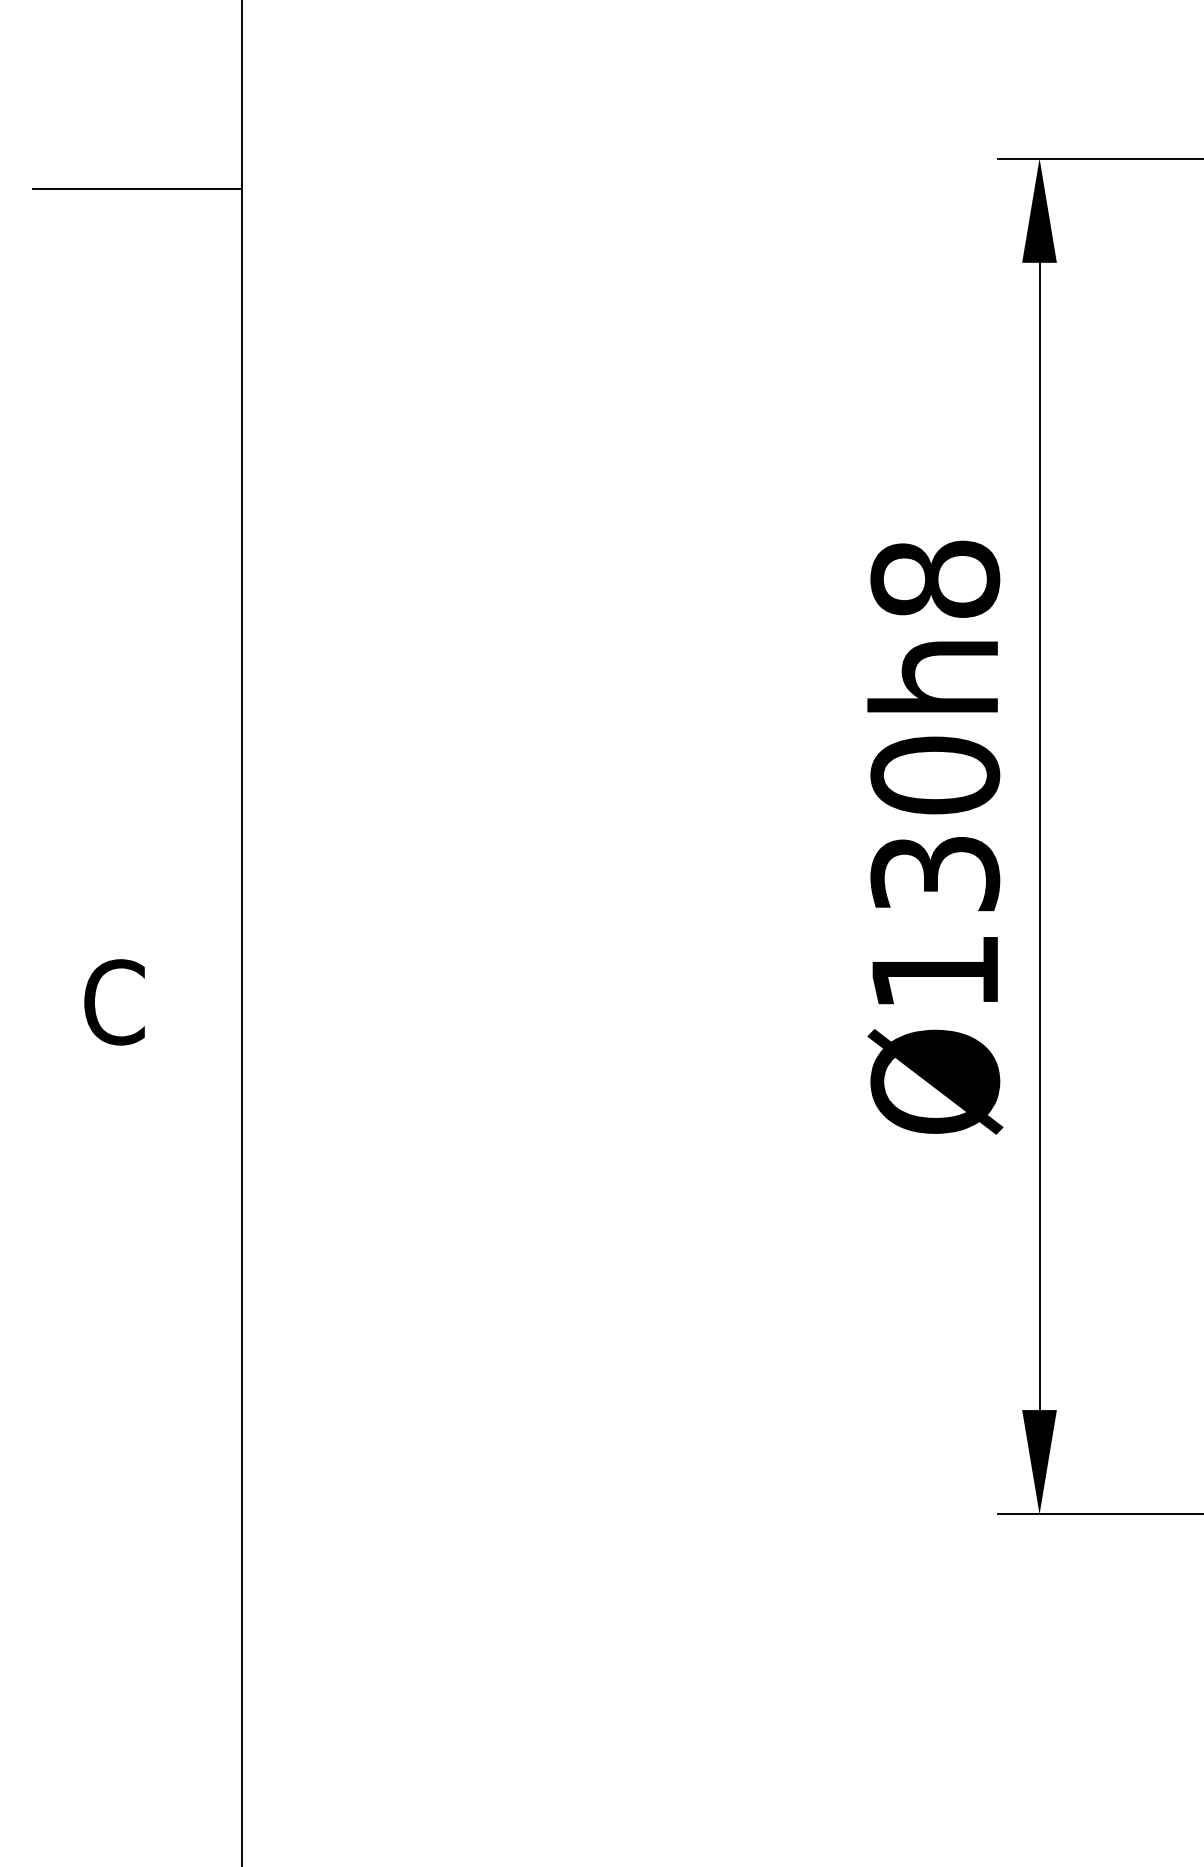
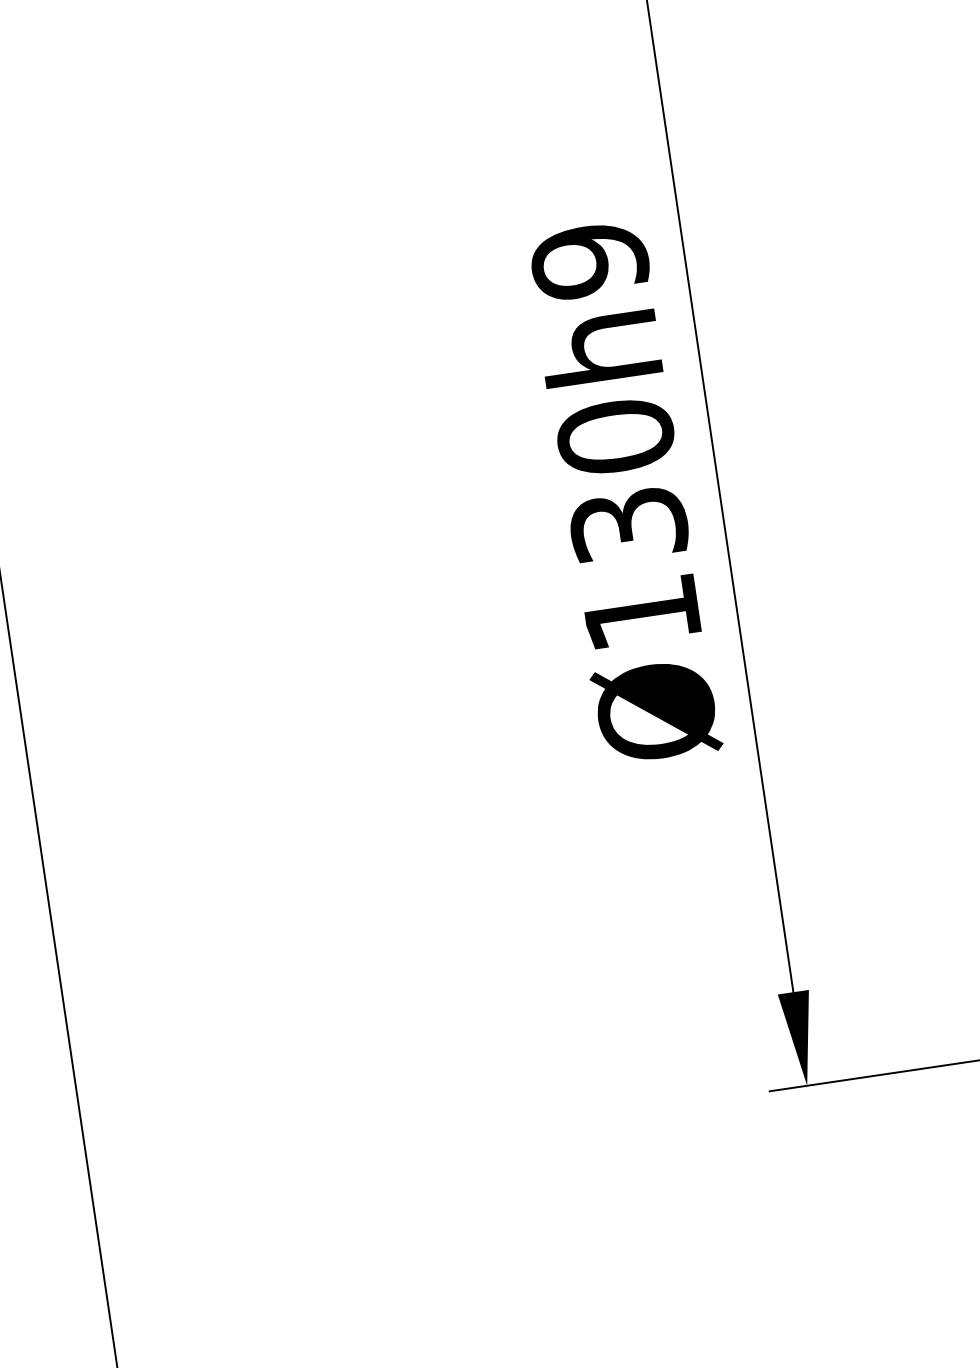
text: (935, 579) -> (590, 261), Ø130h8 -> Ø130h9

